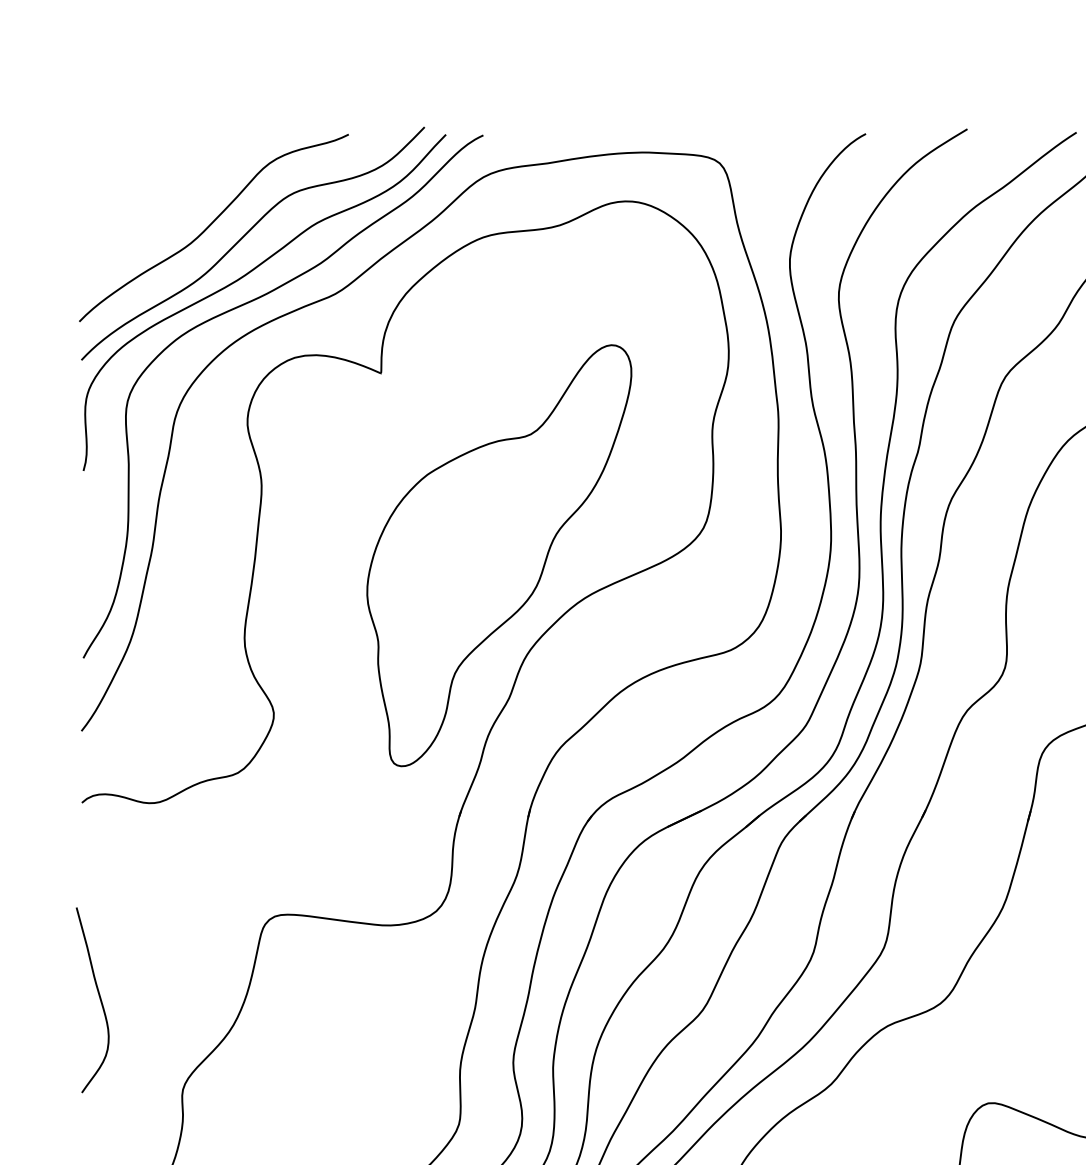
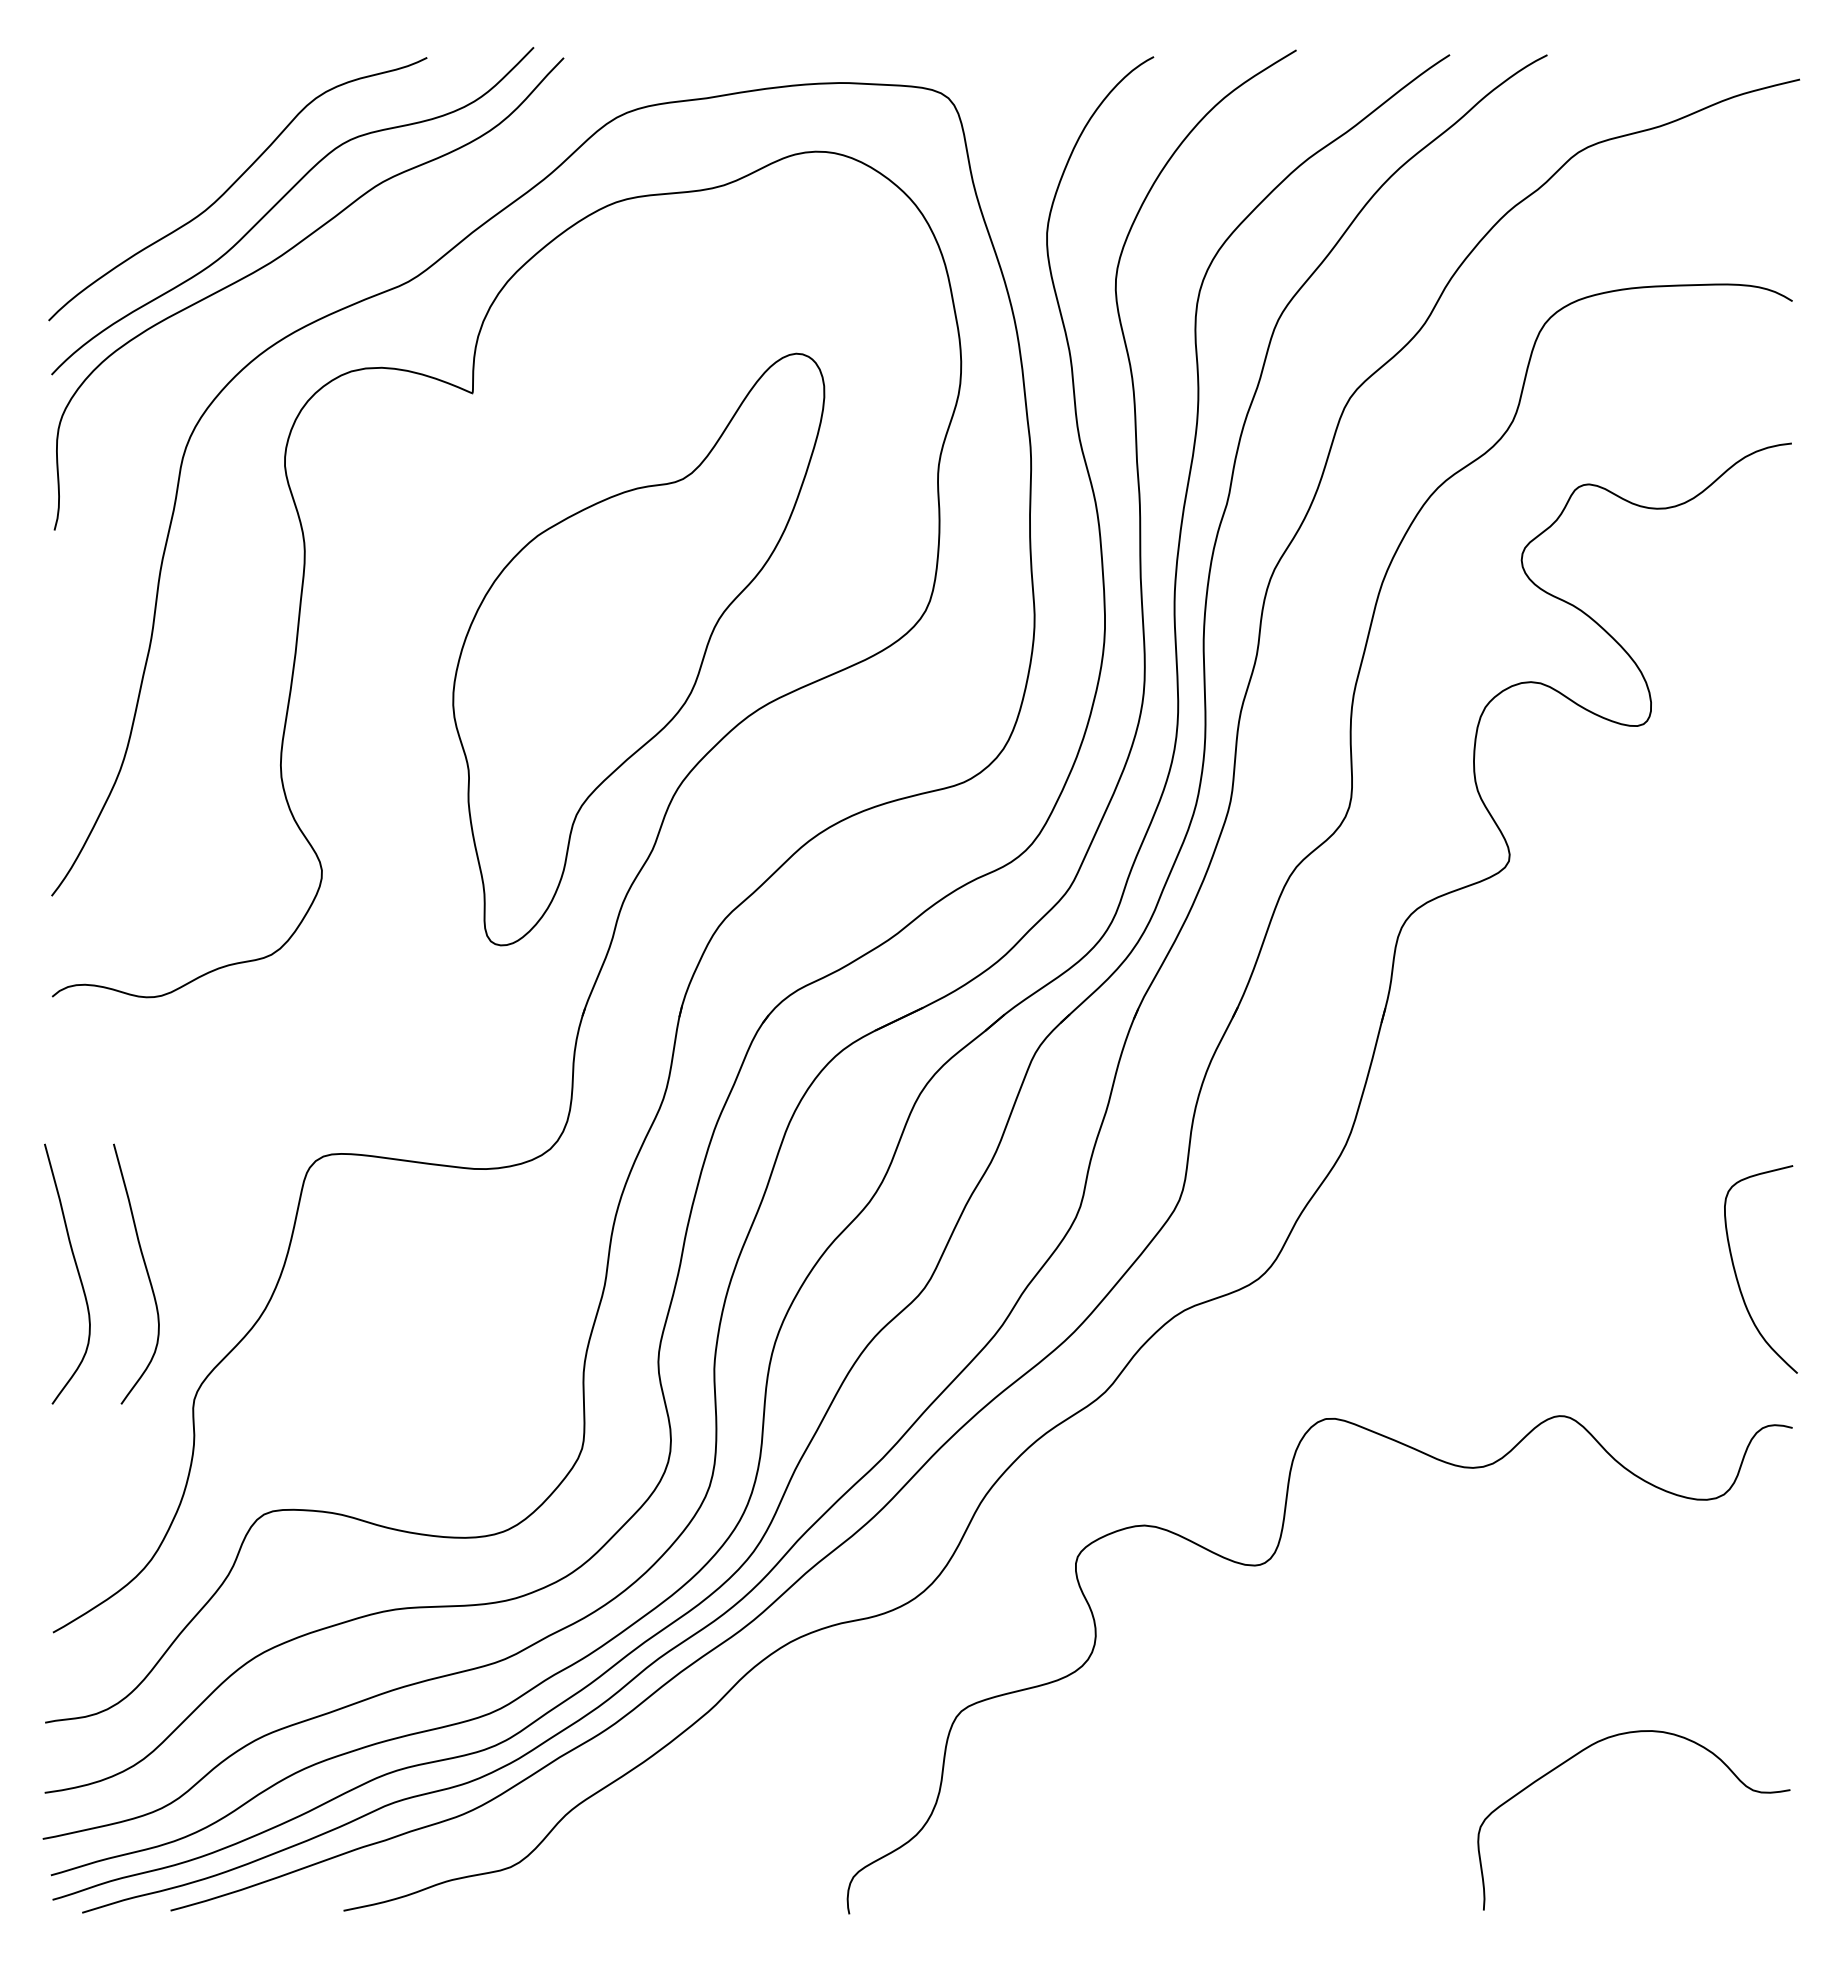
curve: (244, 305) -> (280, 297), removed
curve: (148, 996) -> (145, 1269), added

